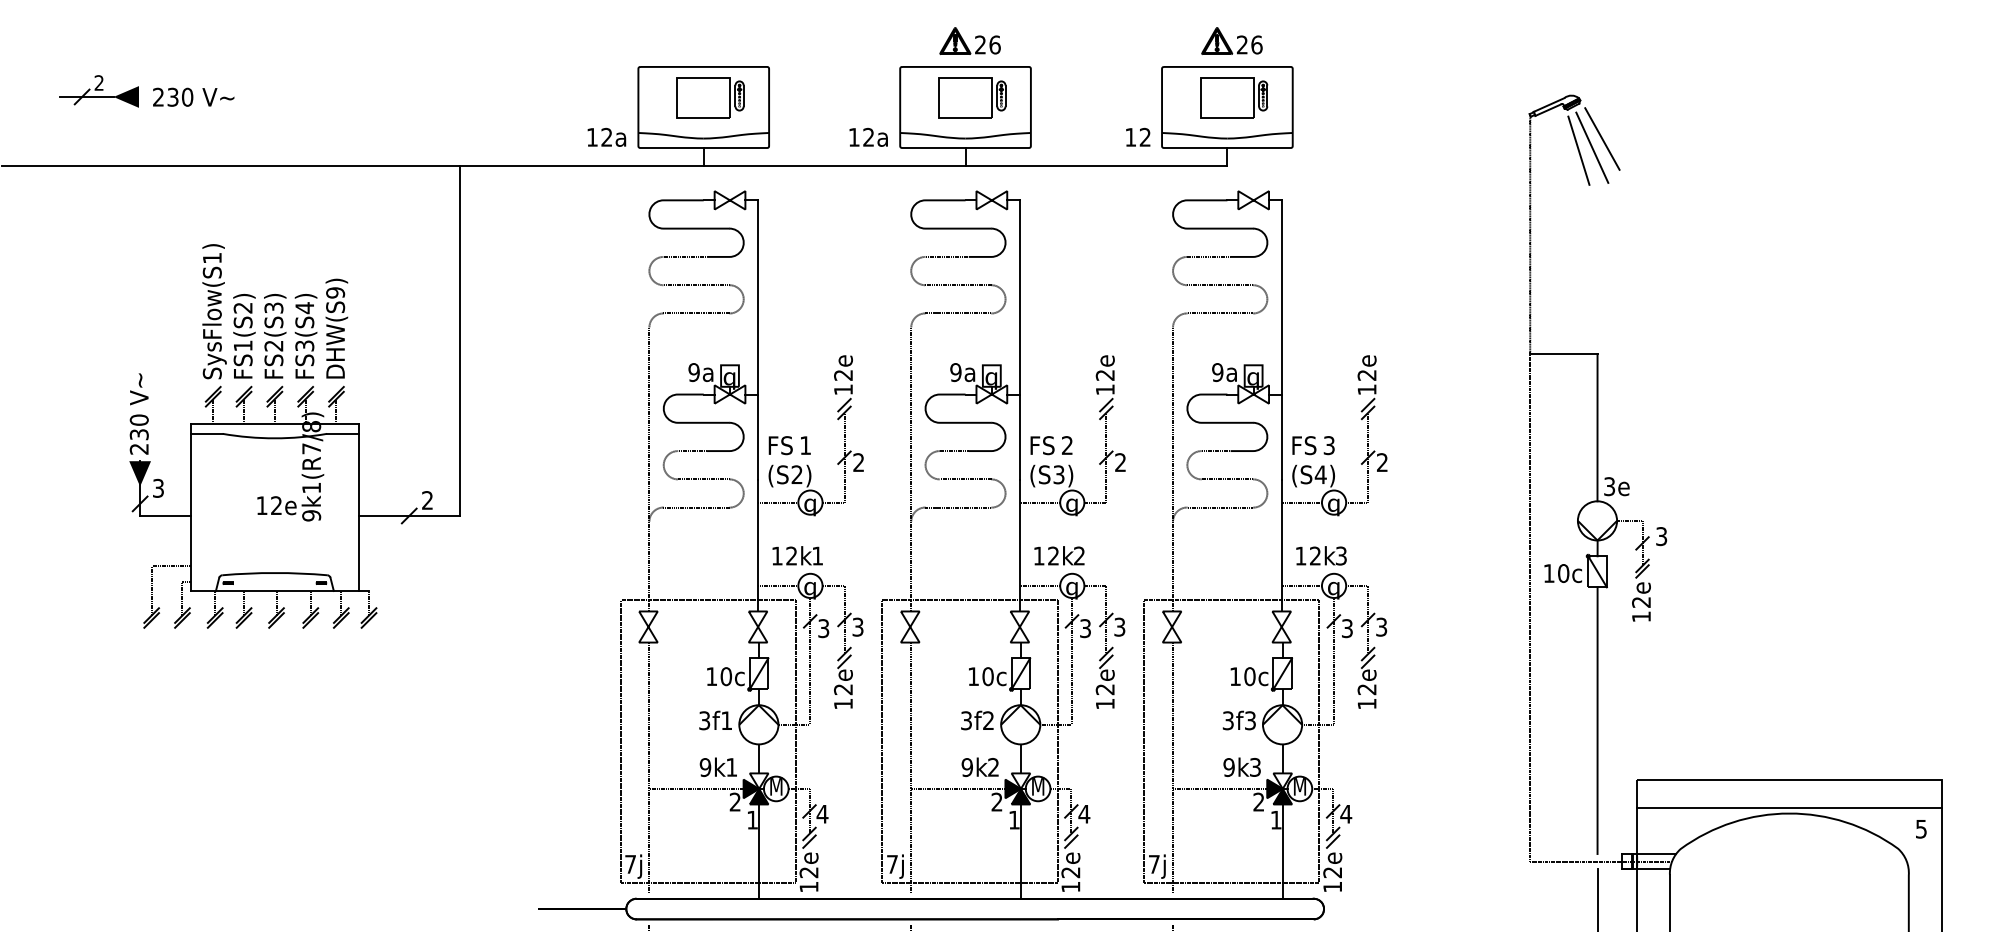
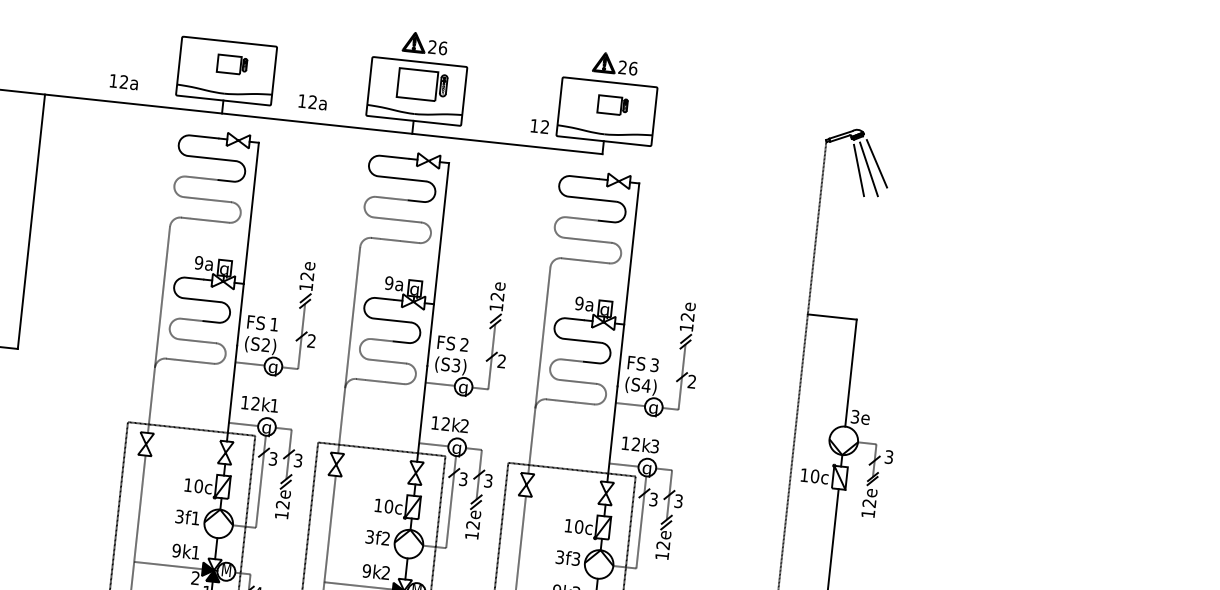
part: (710, 97) -> (232, 64), size x0.6
part: (1234, 97) -> (612, 105), size x0.6
text: (606, 136) -> (123, 81), moved
text: (868, 136) -> (312, 101), moved

